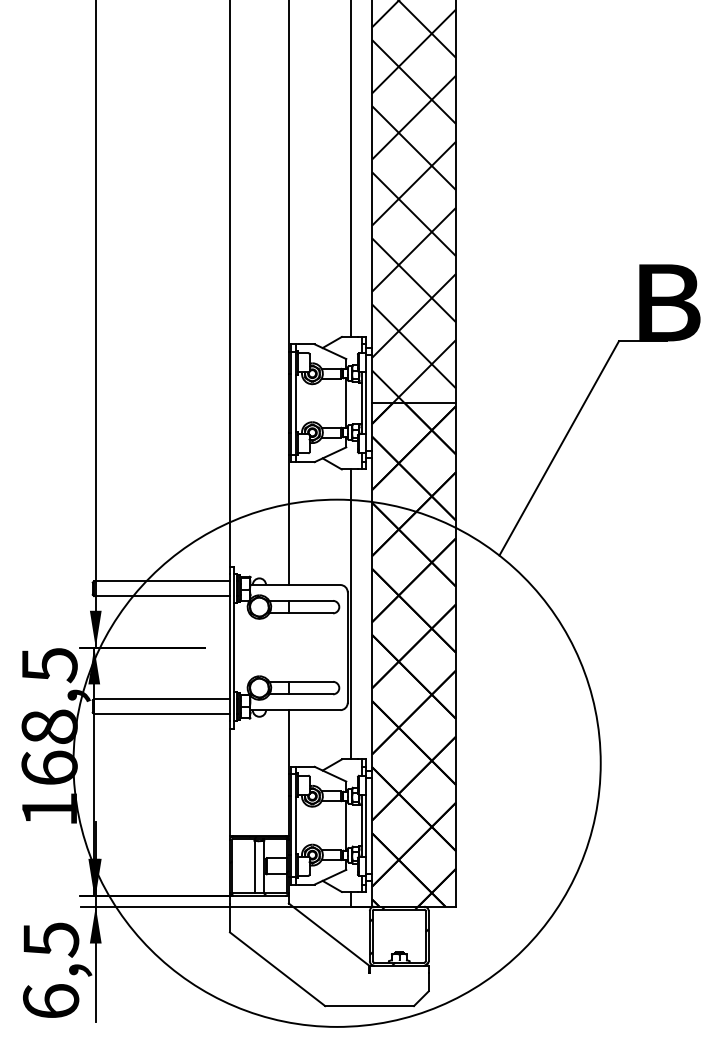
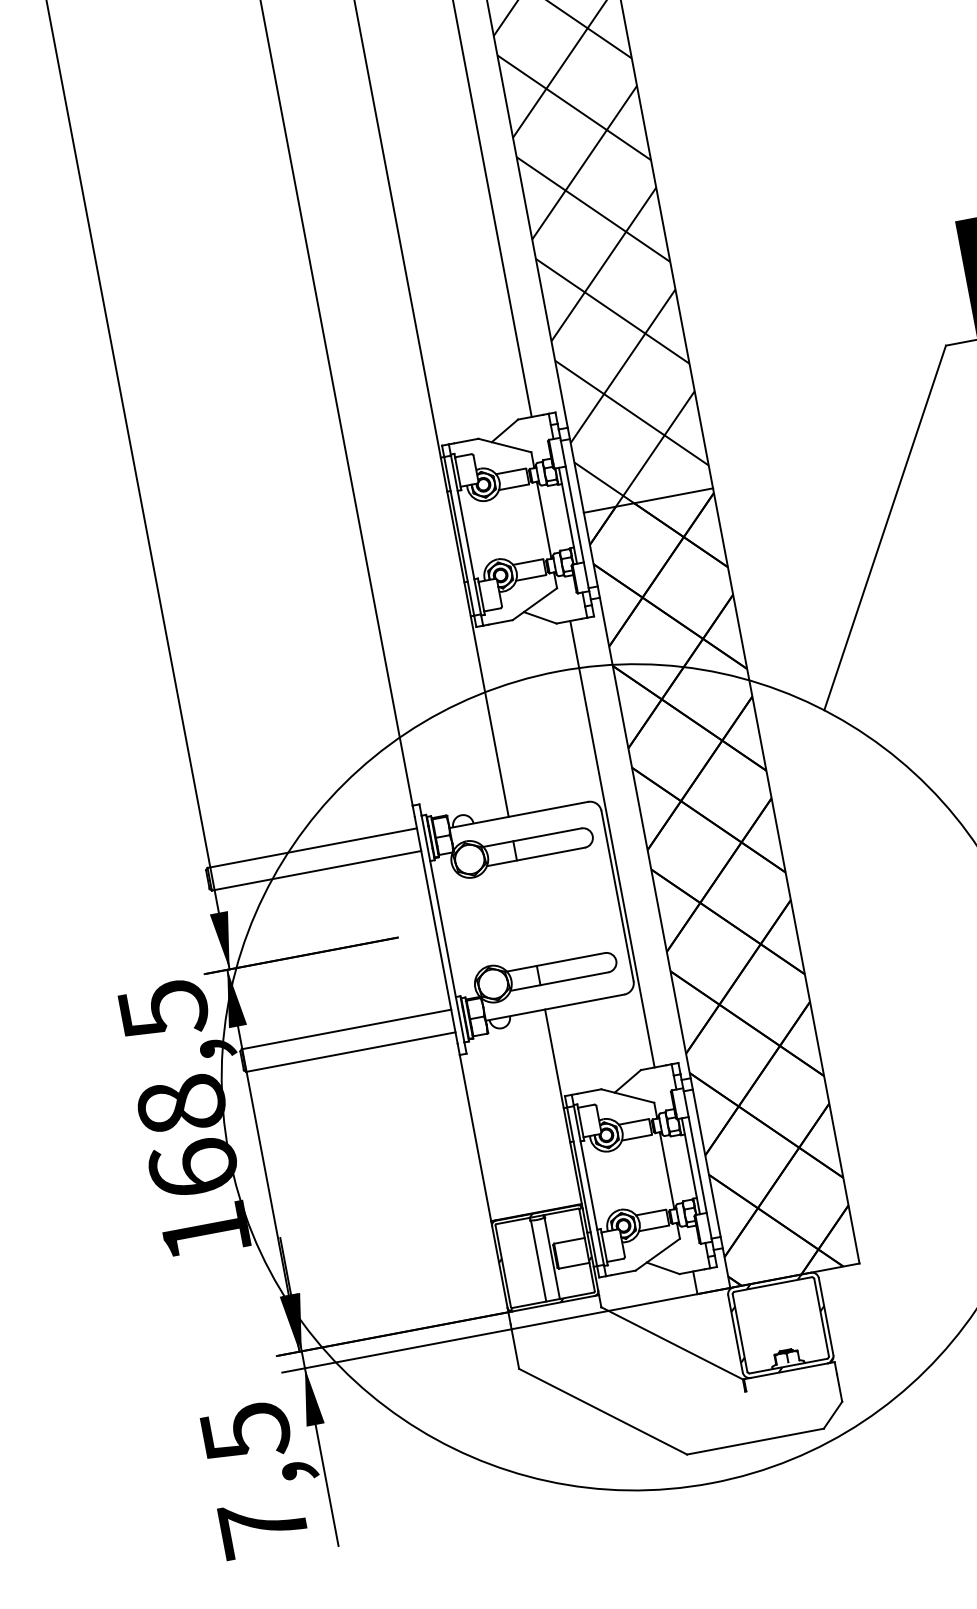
text: (51, 1001) -> (264, 1527), 6,5 -> 7,5

